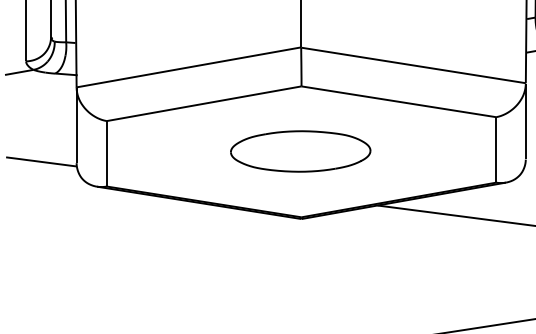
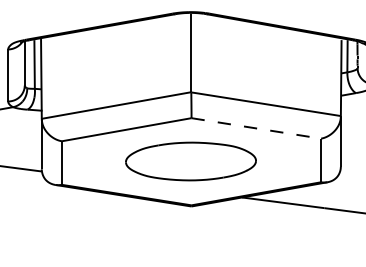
line: (399, 101) -> (256, 128), solid -> dashed
part: (299, 151) -> (190, 161), size x1.4

